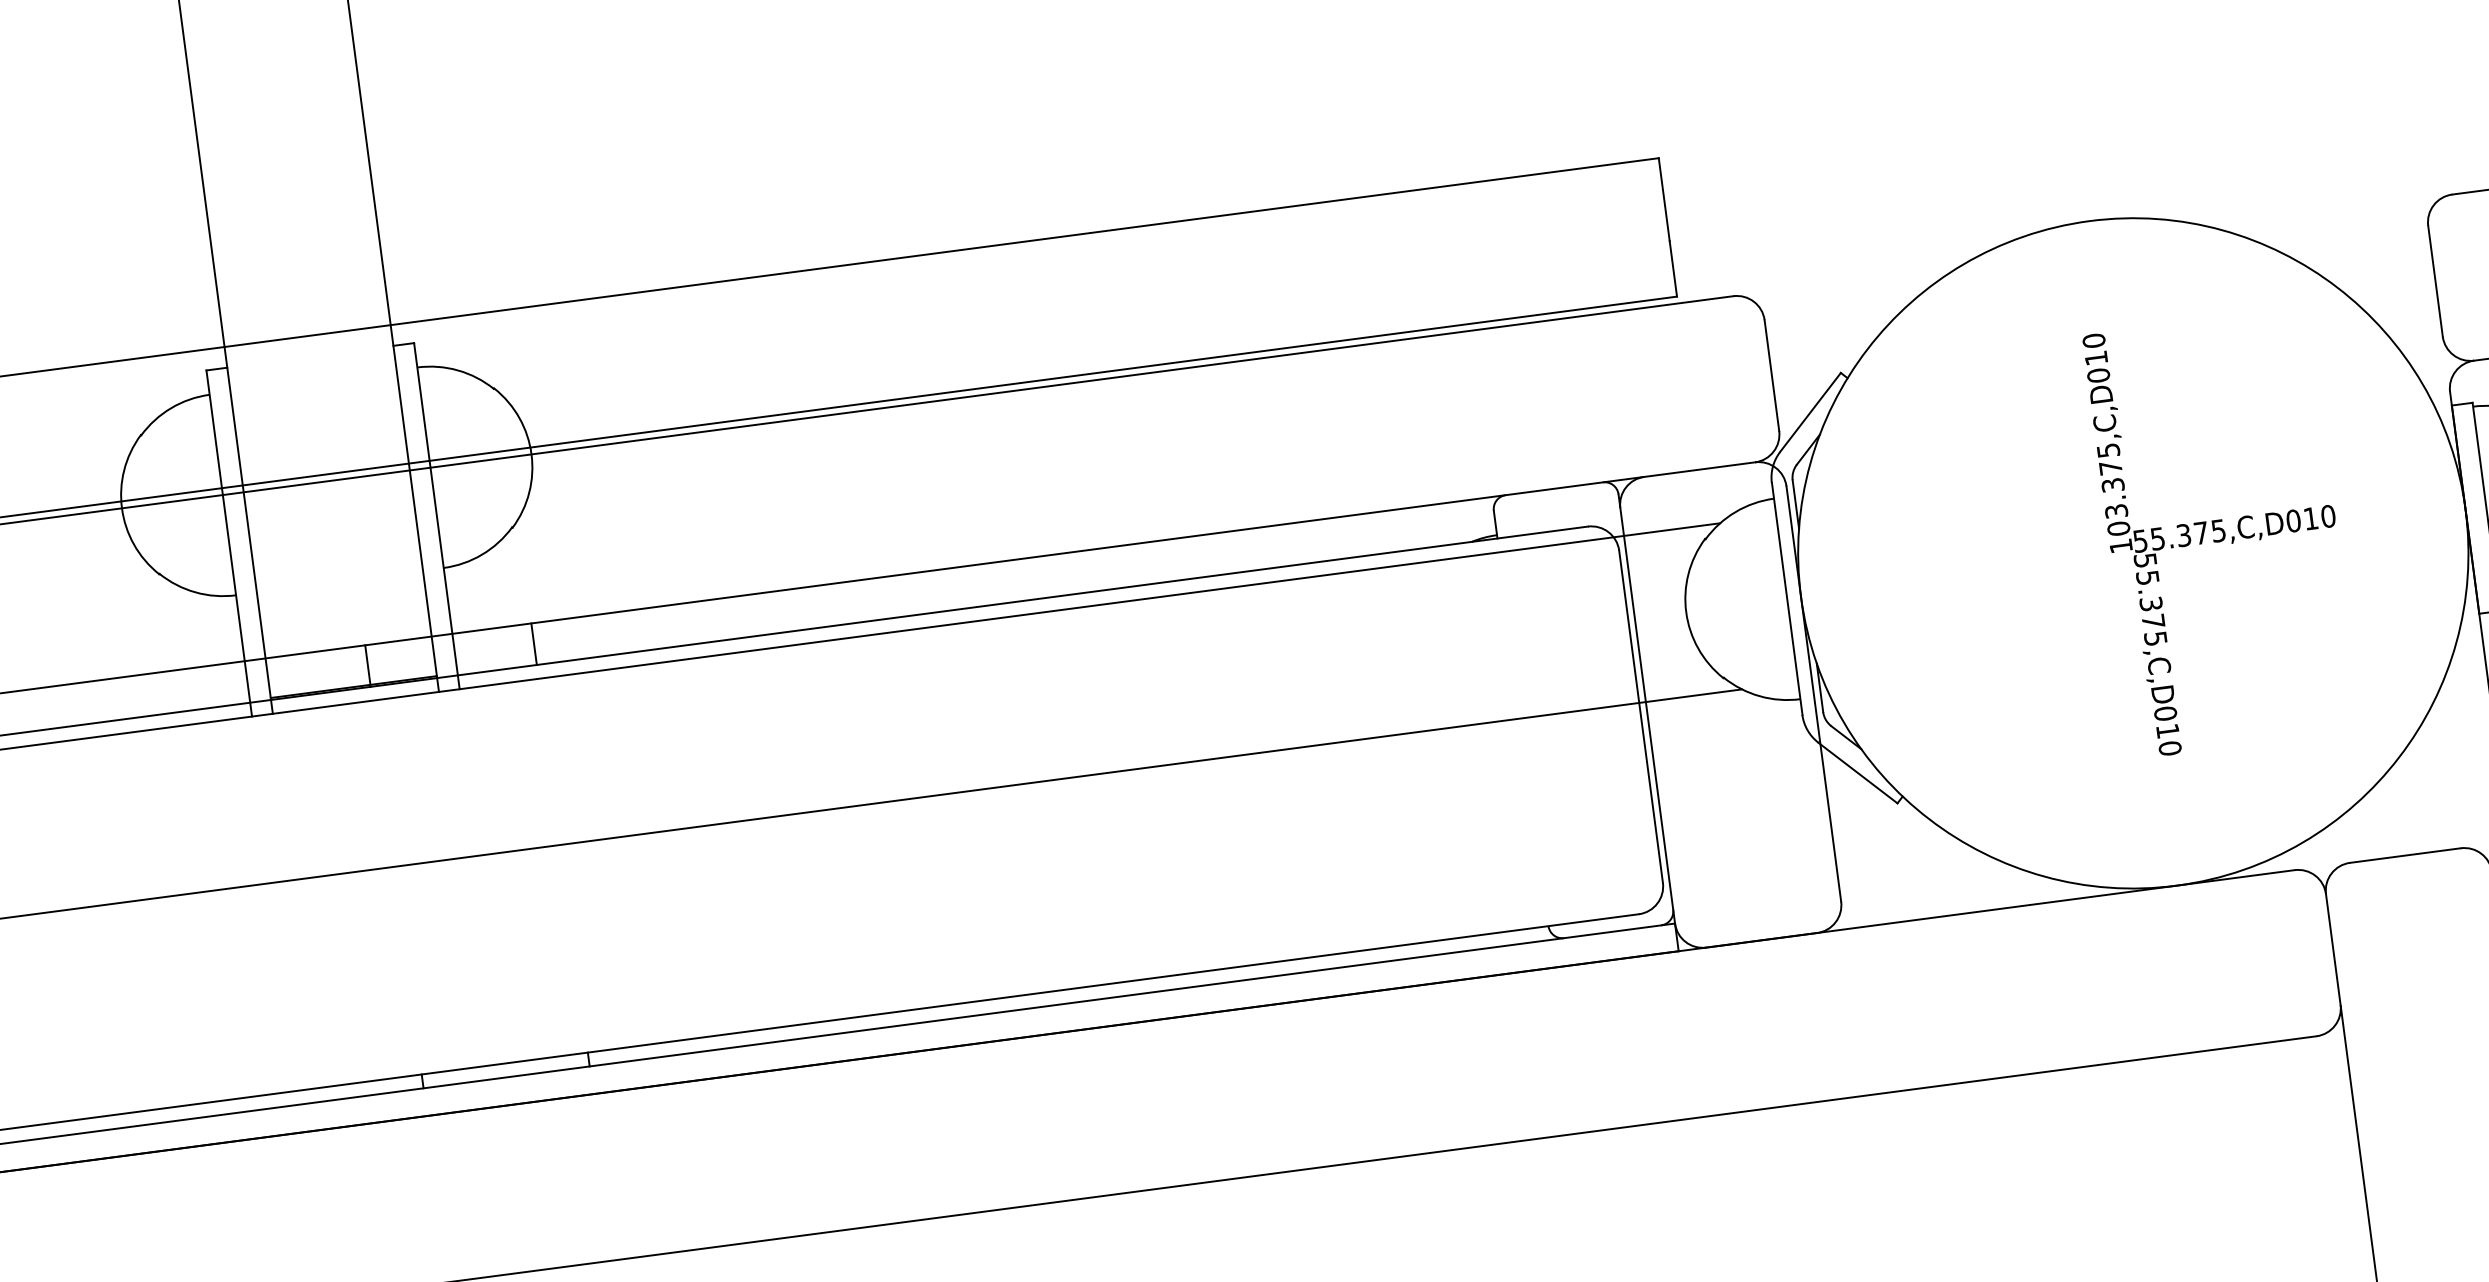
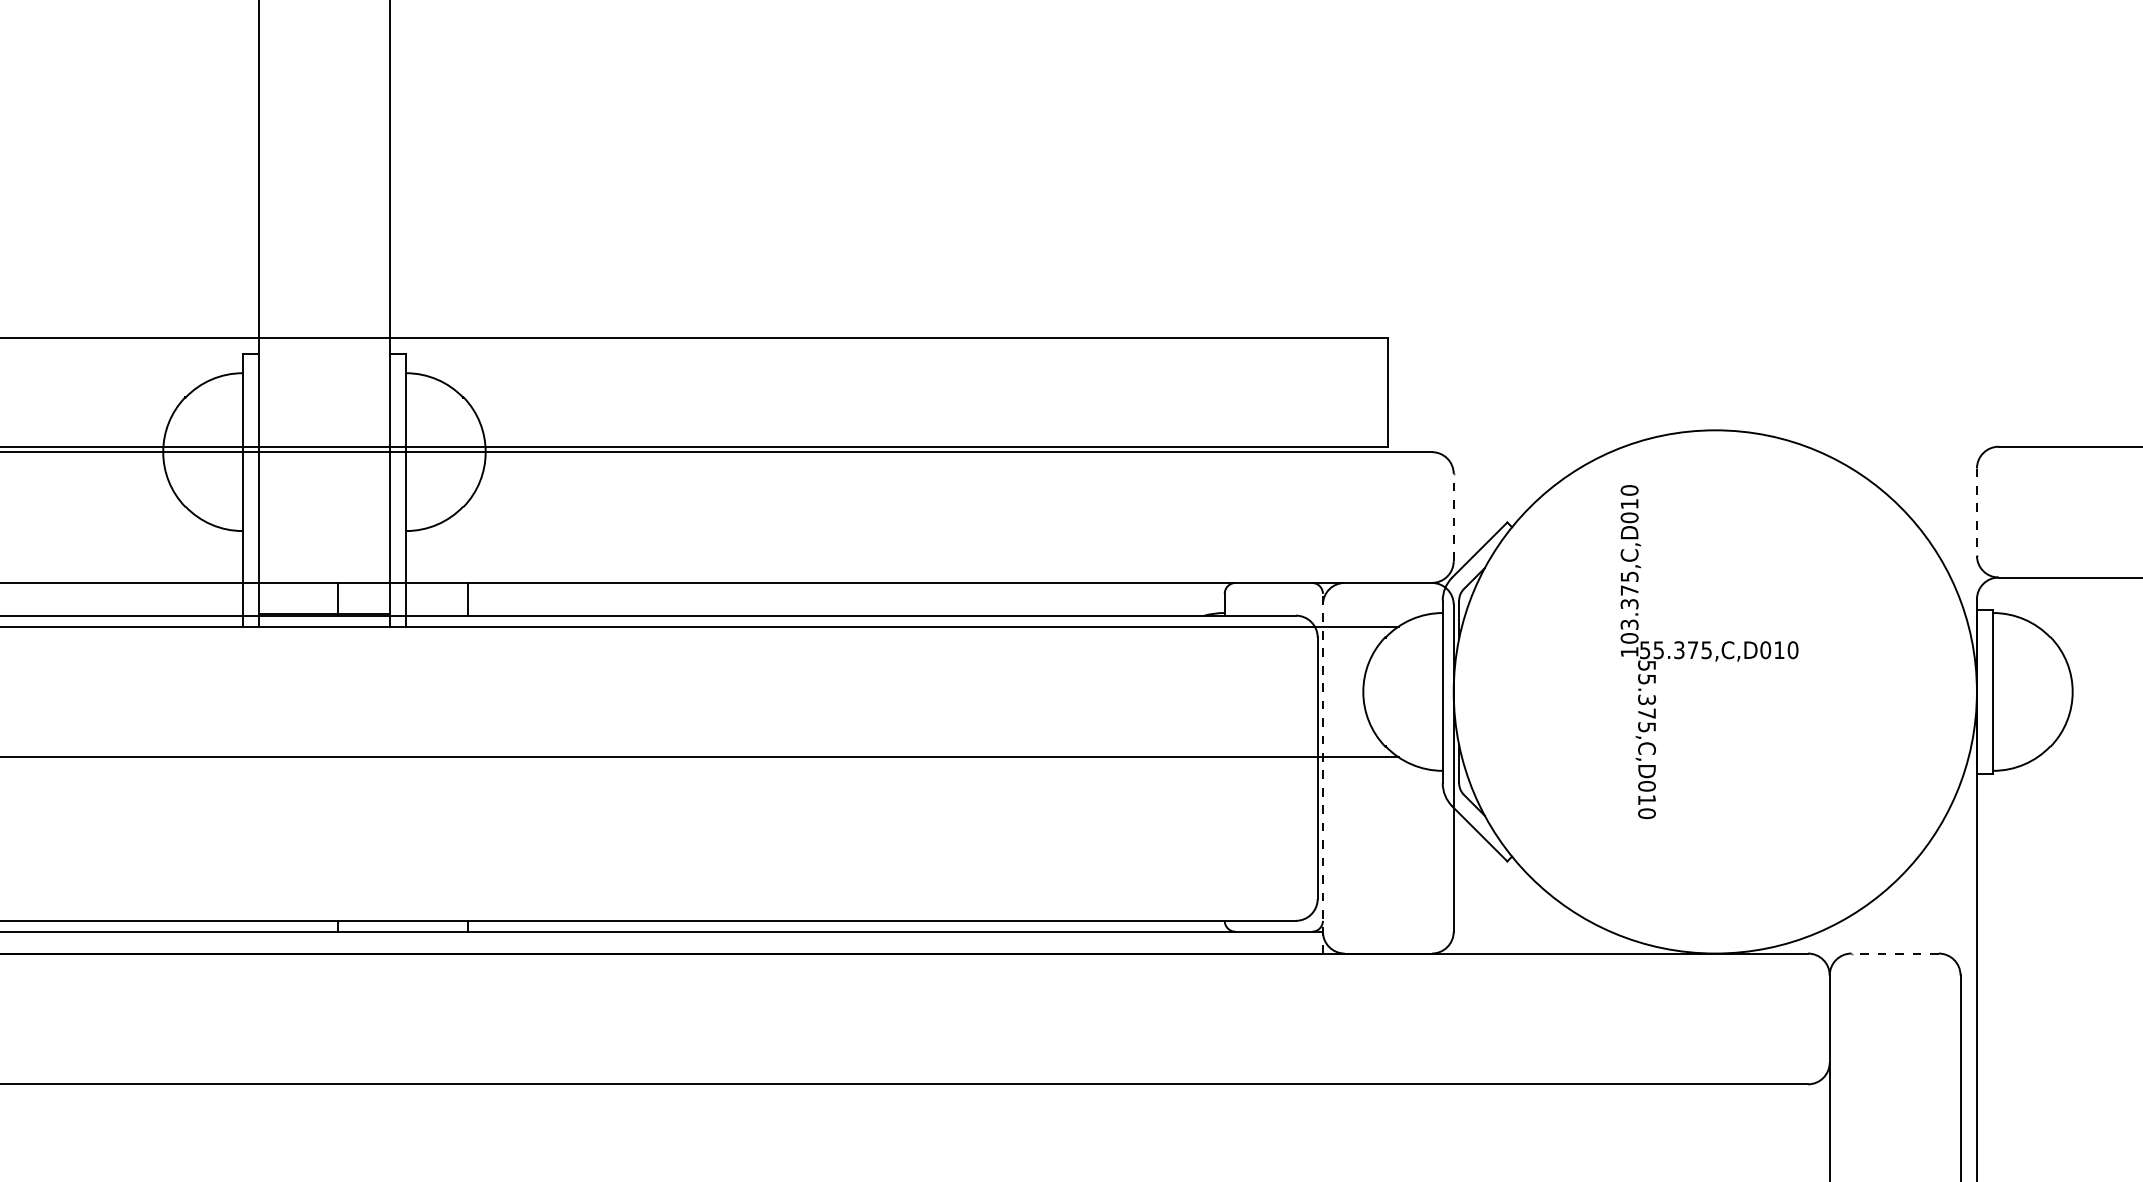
line: (2434, 281) -> (1976, 512), solid -> dashed
line: (1771, 375) -> (1453, 517), solid -> dashed
text: (2222, 533) -> (1709, 652), moved
line: (1648, 722) -> (1322, 773), solid -> dashed
line: (2405, 855) -> (1895, 953), solid -> dashed

